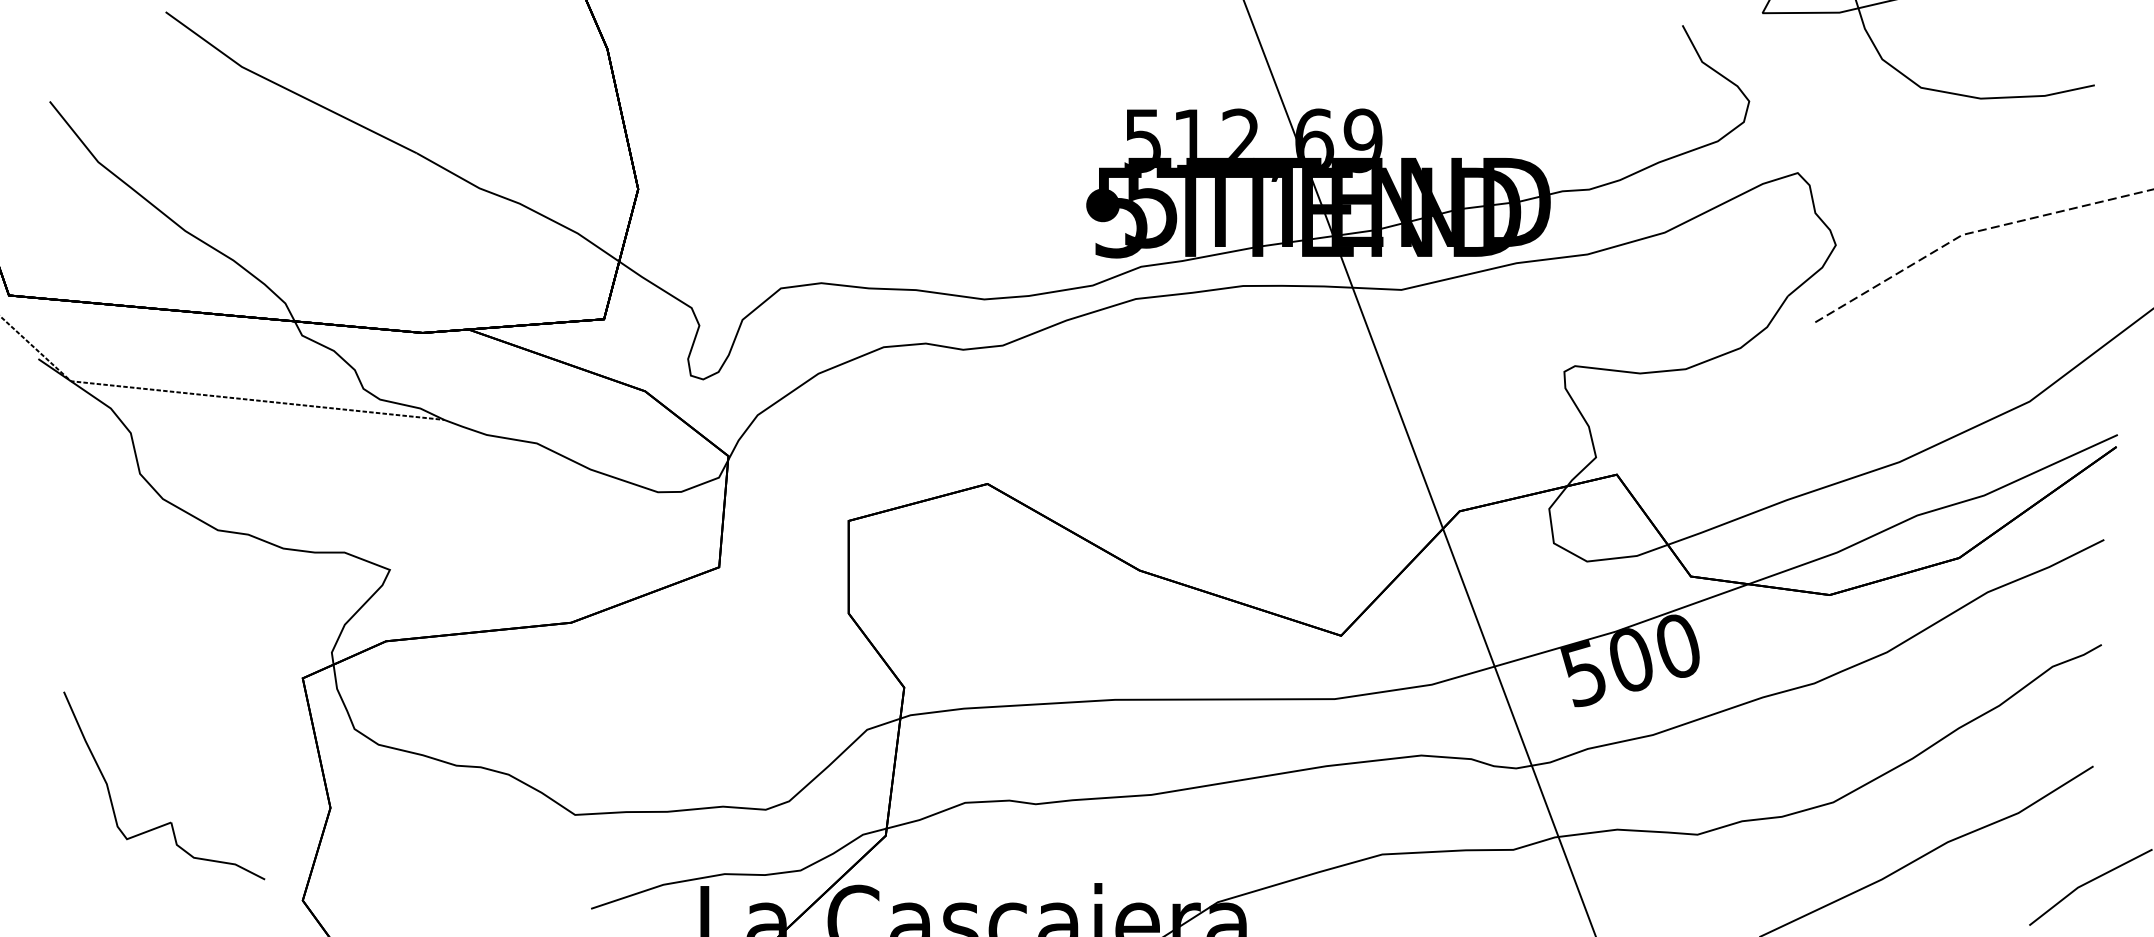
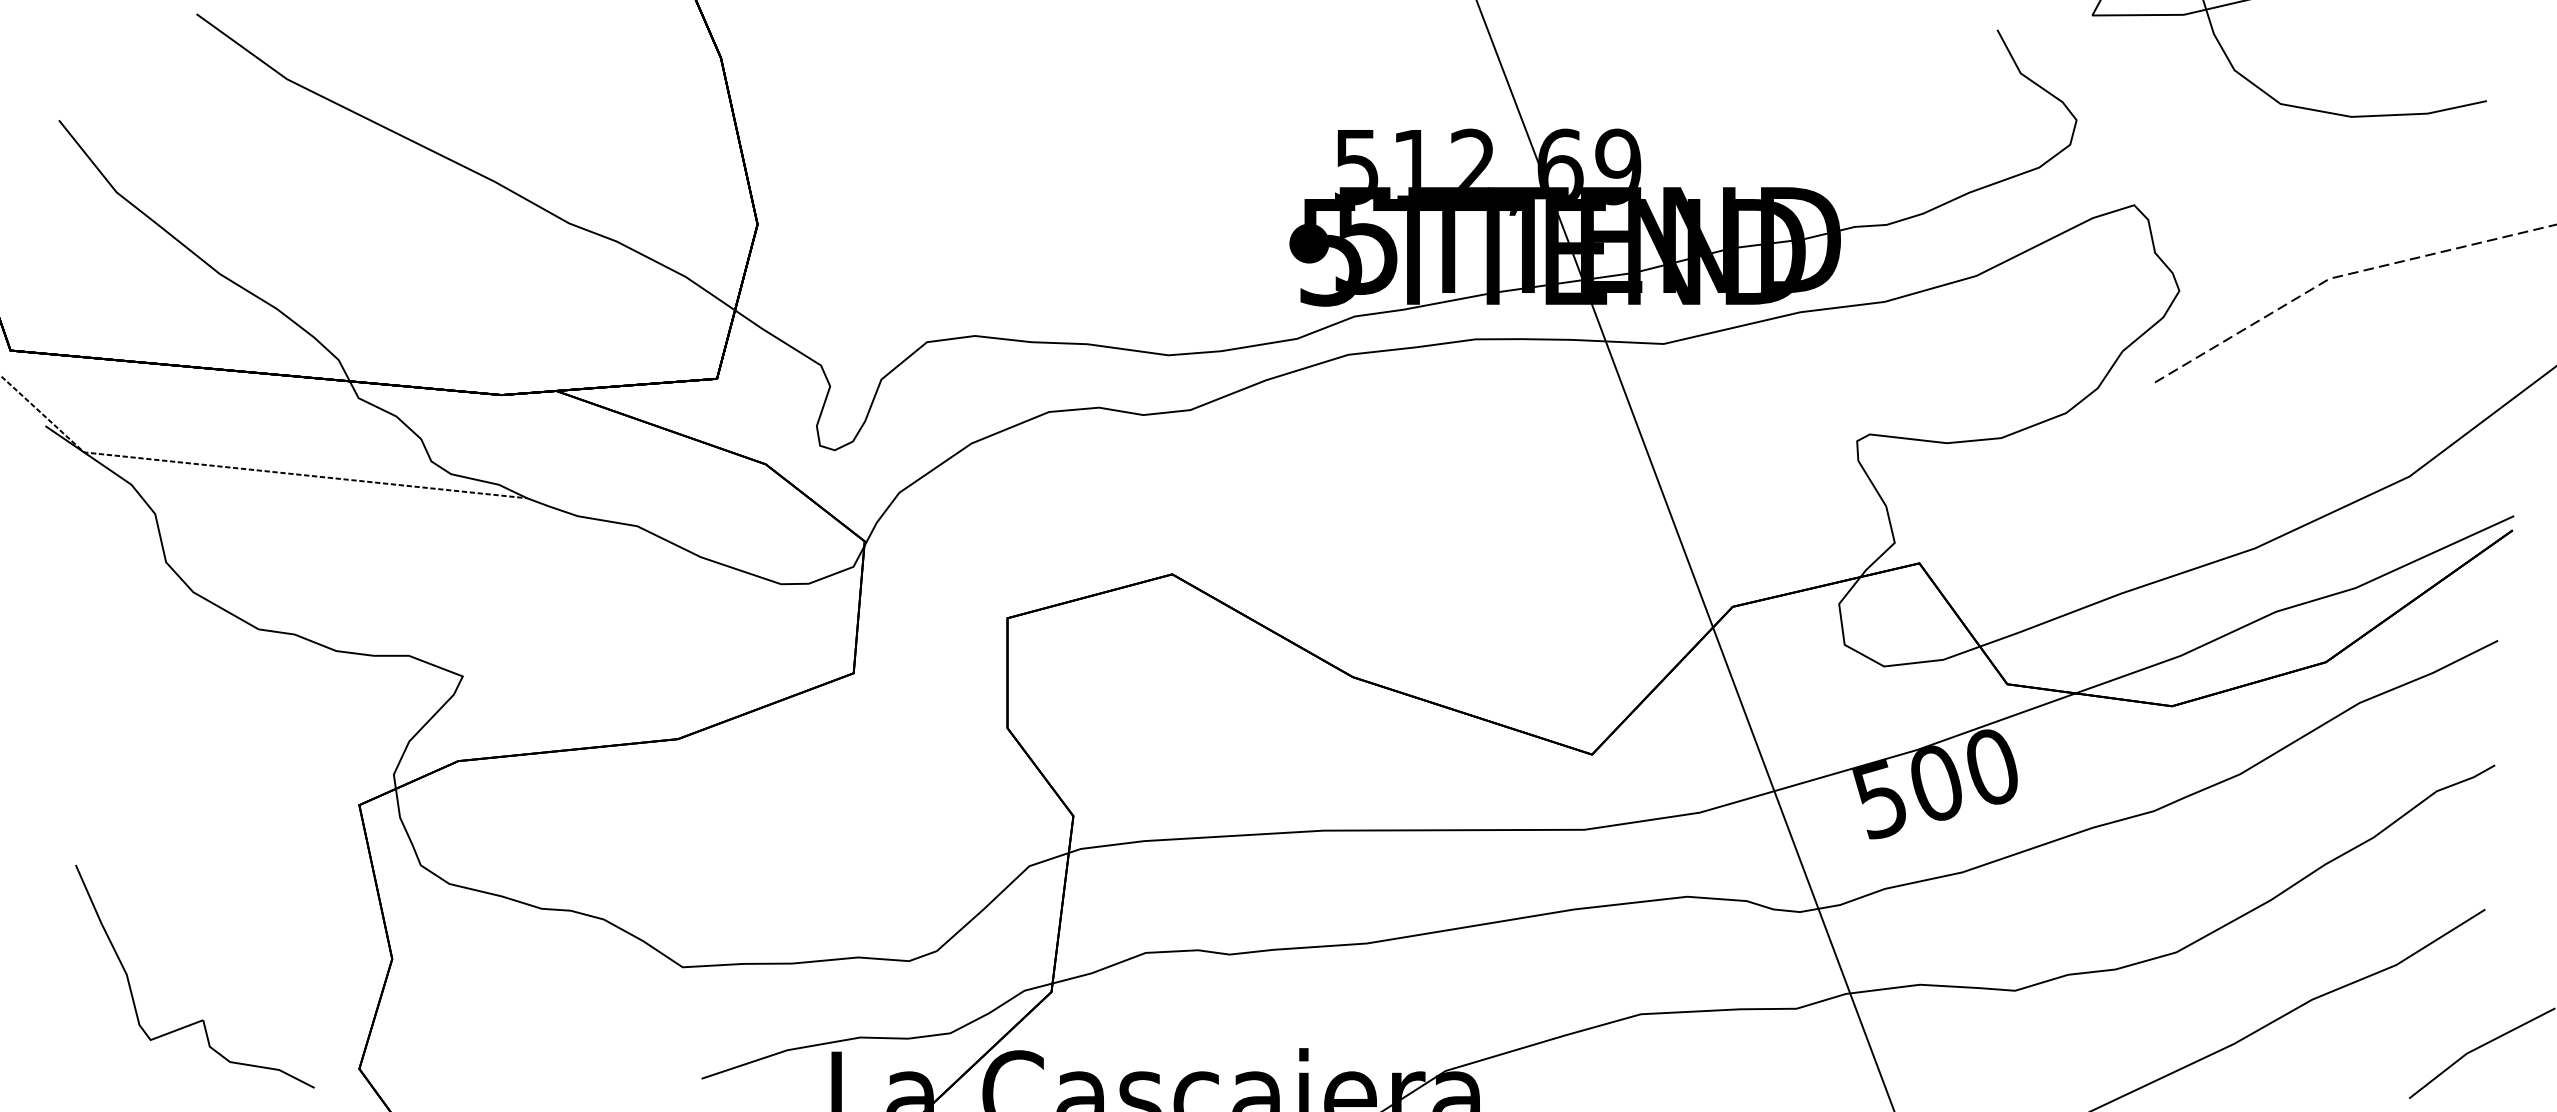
part: (170, 821) -> (202, 1019), moved

